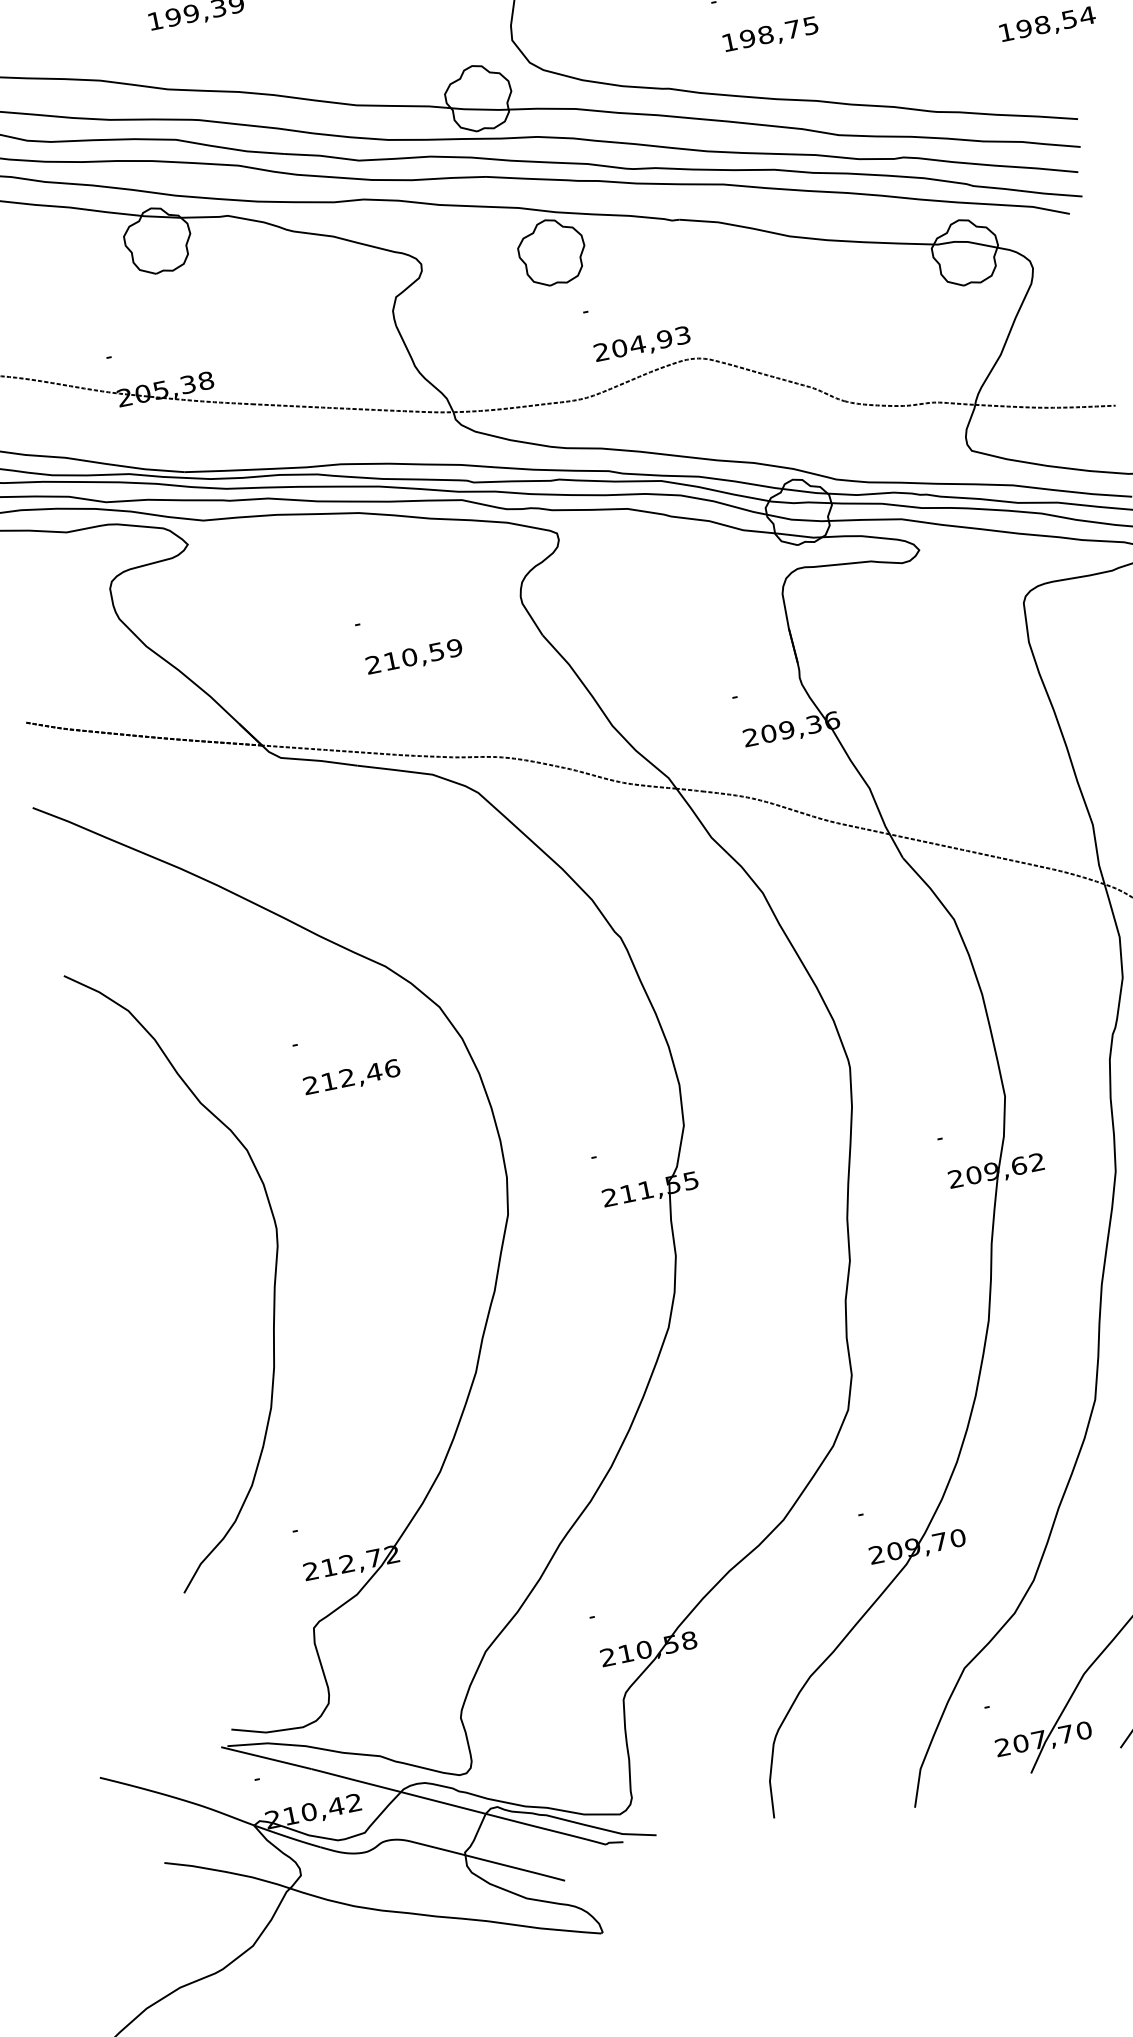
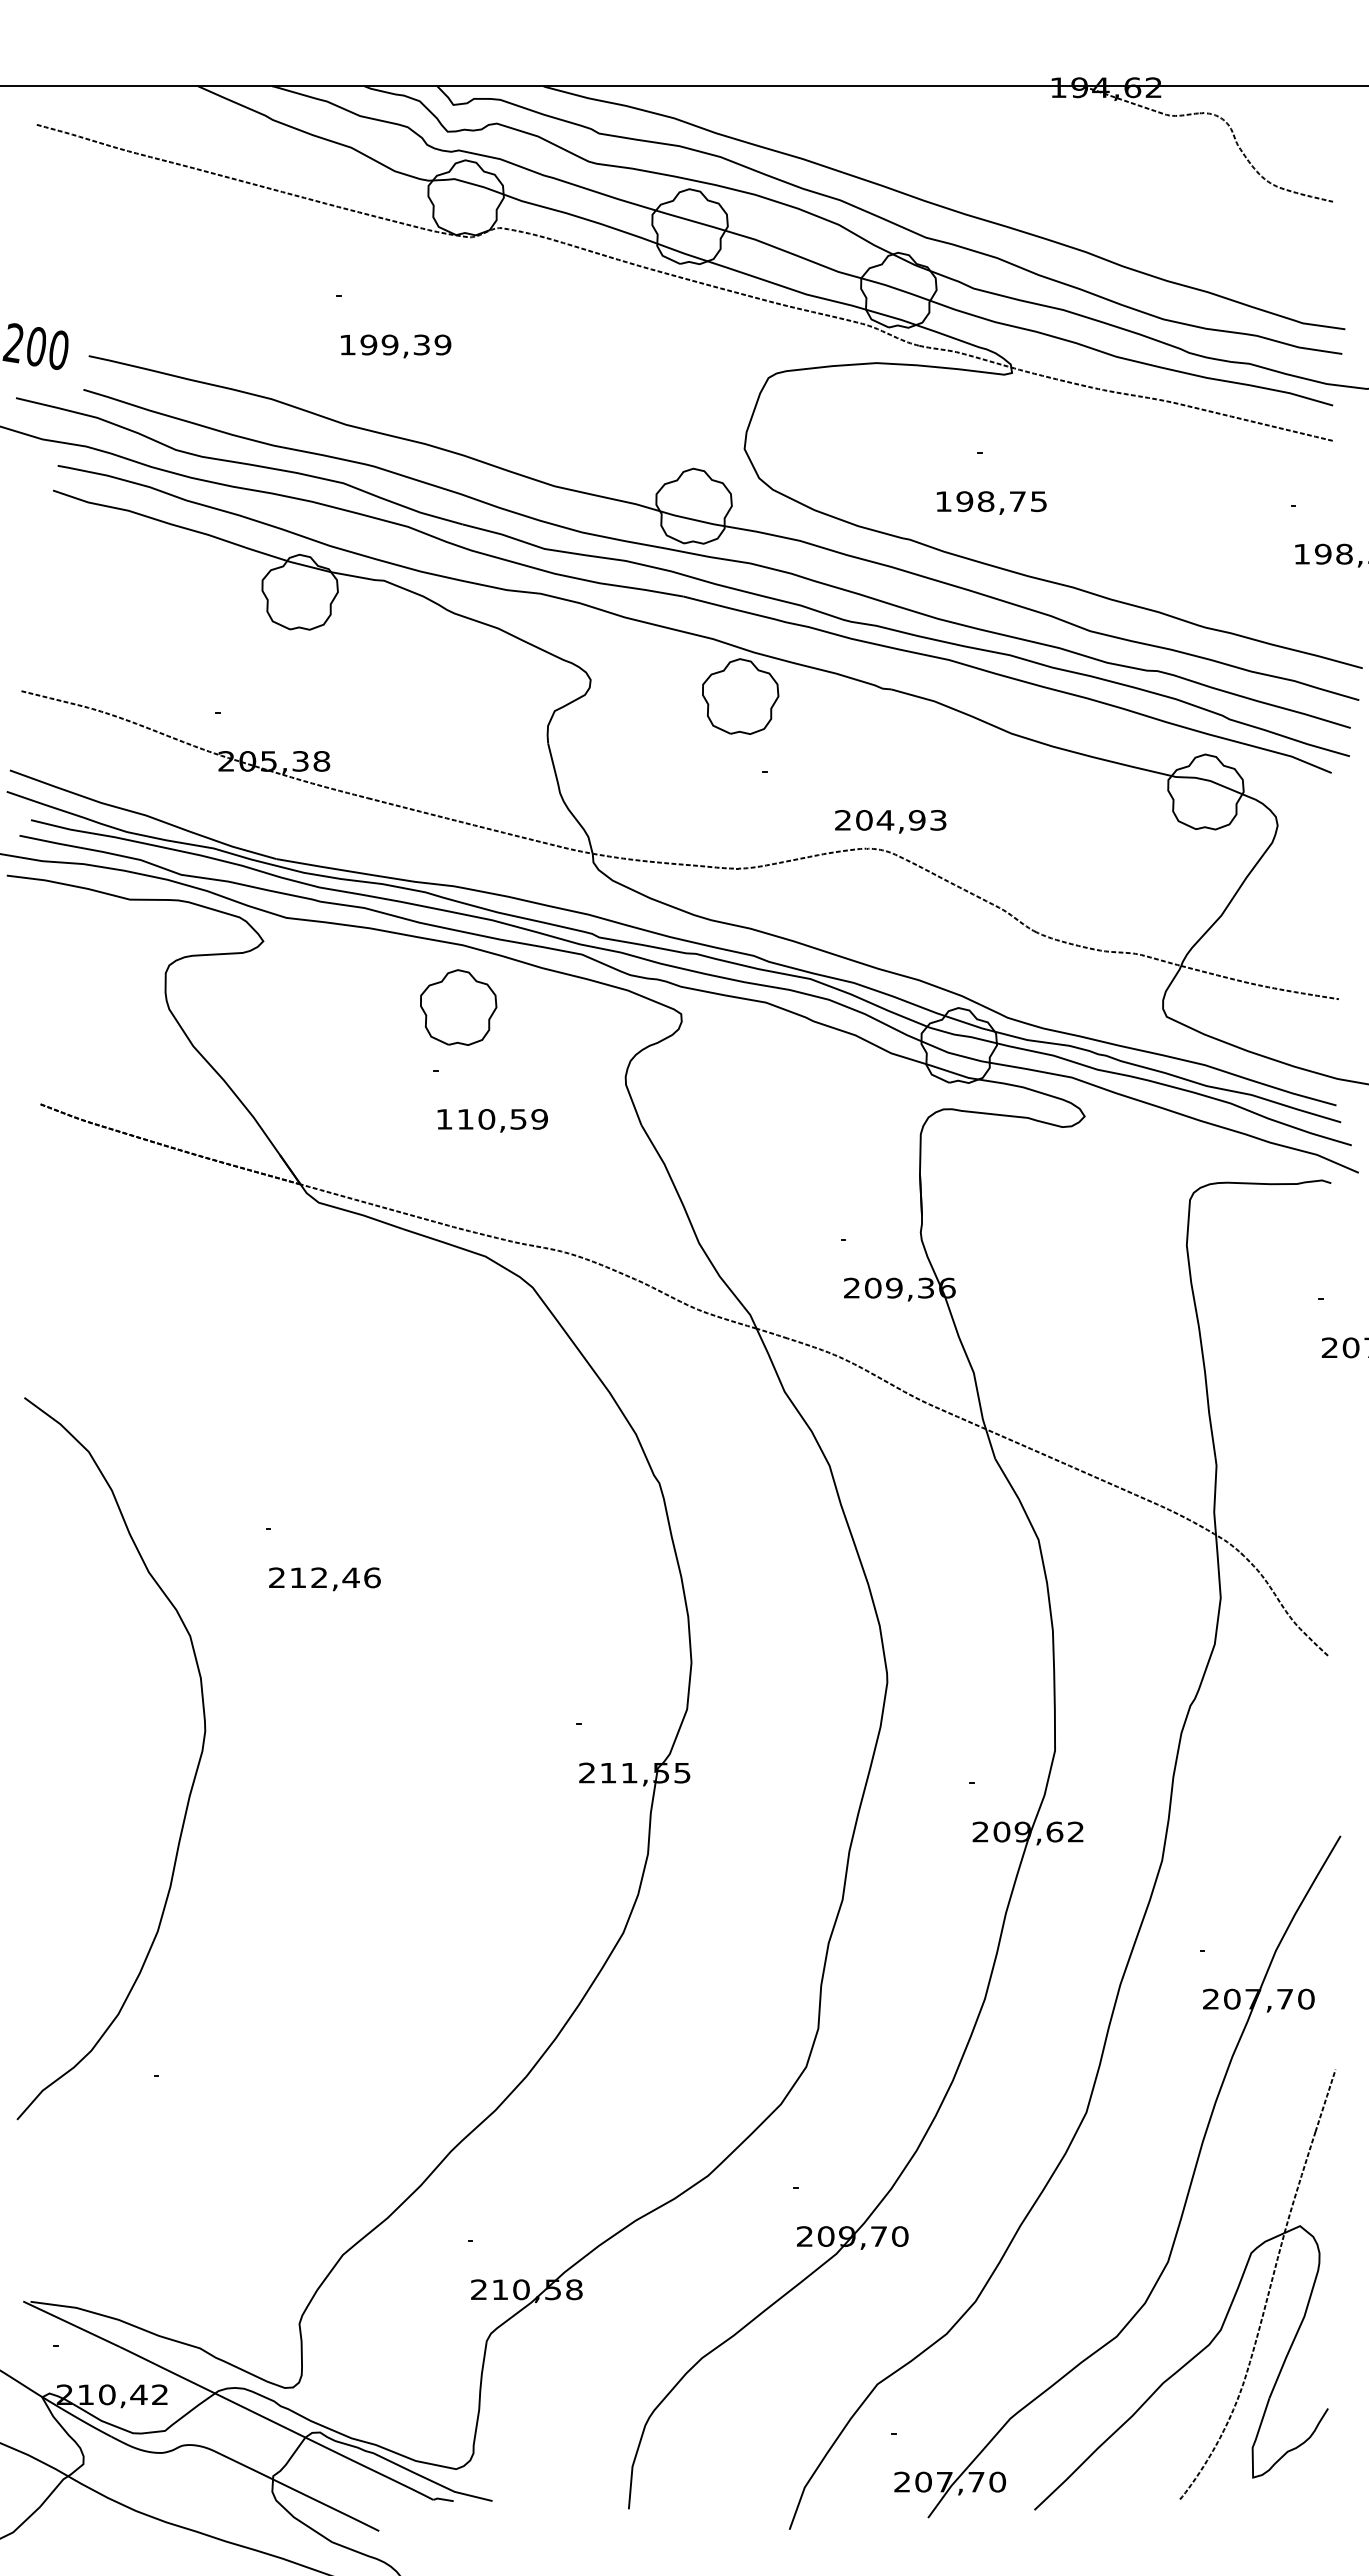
text: (770, 34) -> (991, 502), moved
text: (642, 344) -> (890, 821), moved
part: (365, 566) -> (458, 1007), added
text: (373, 664) -> (444, 1119), 210,59 -> 110,59
part: (498, 1260) -> (447, 1818), removed

